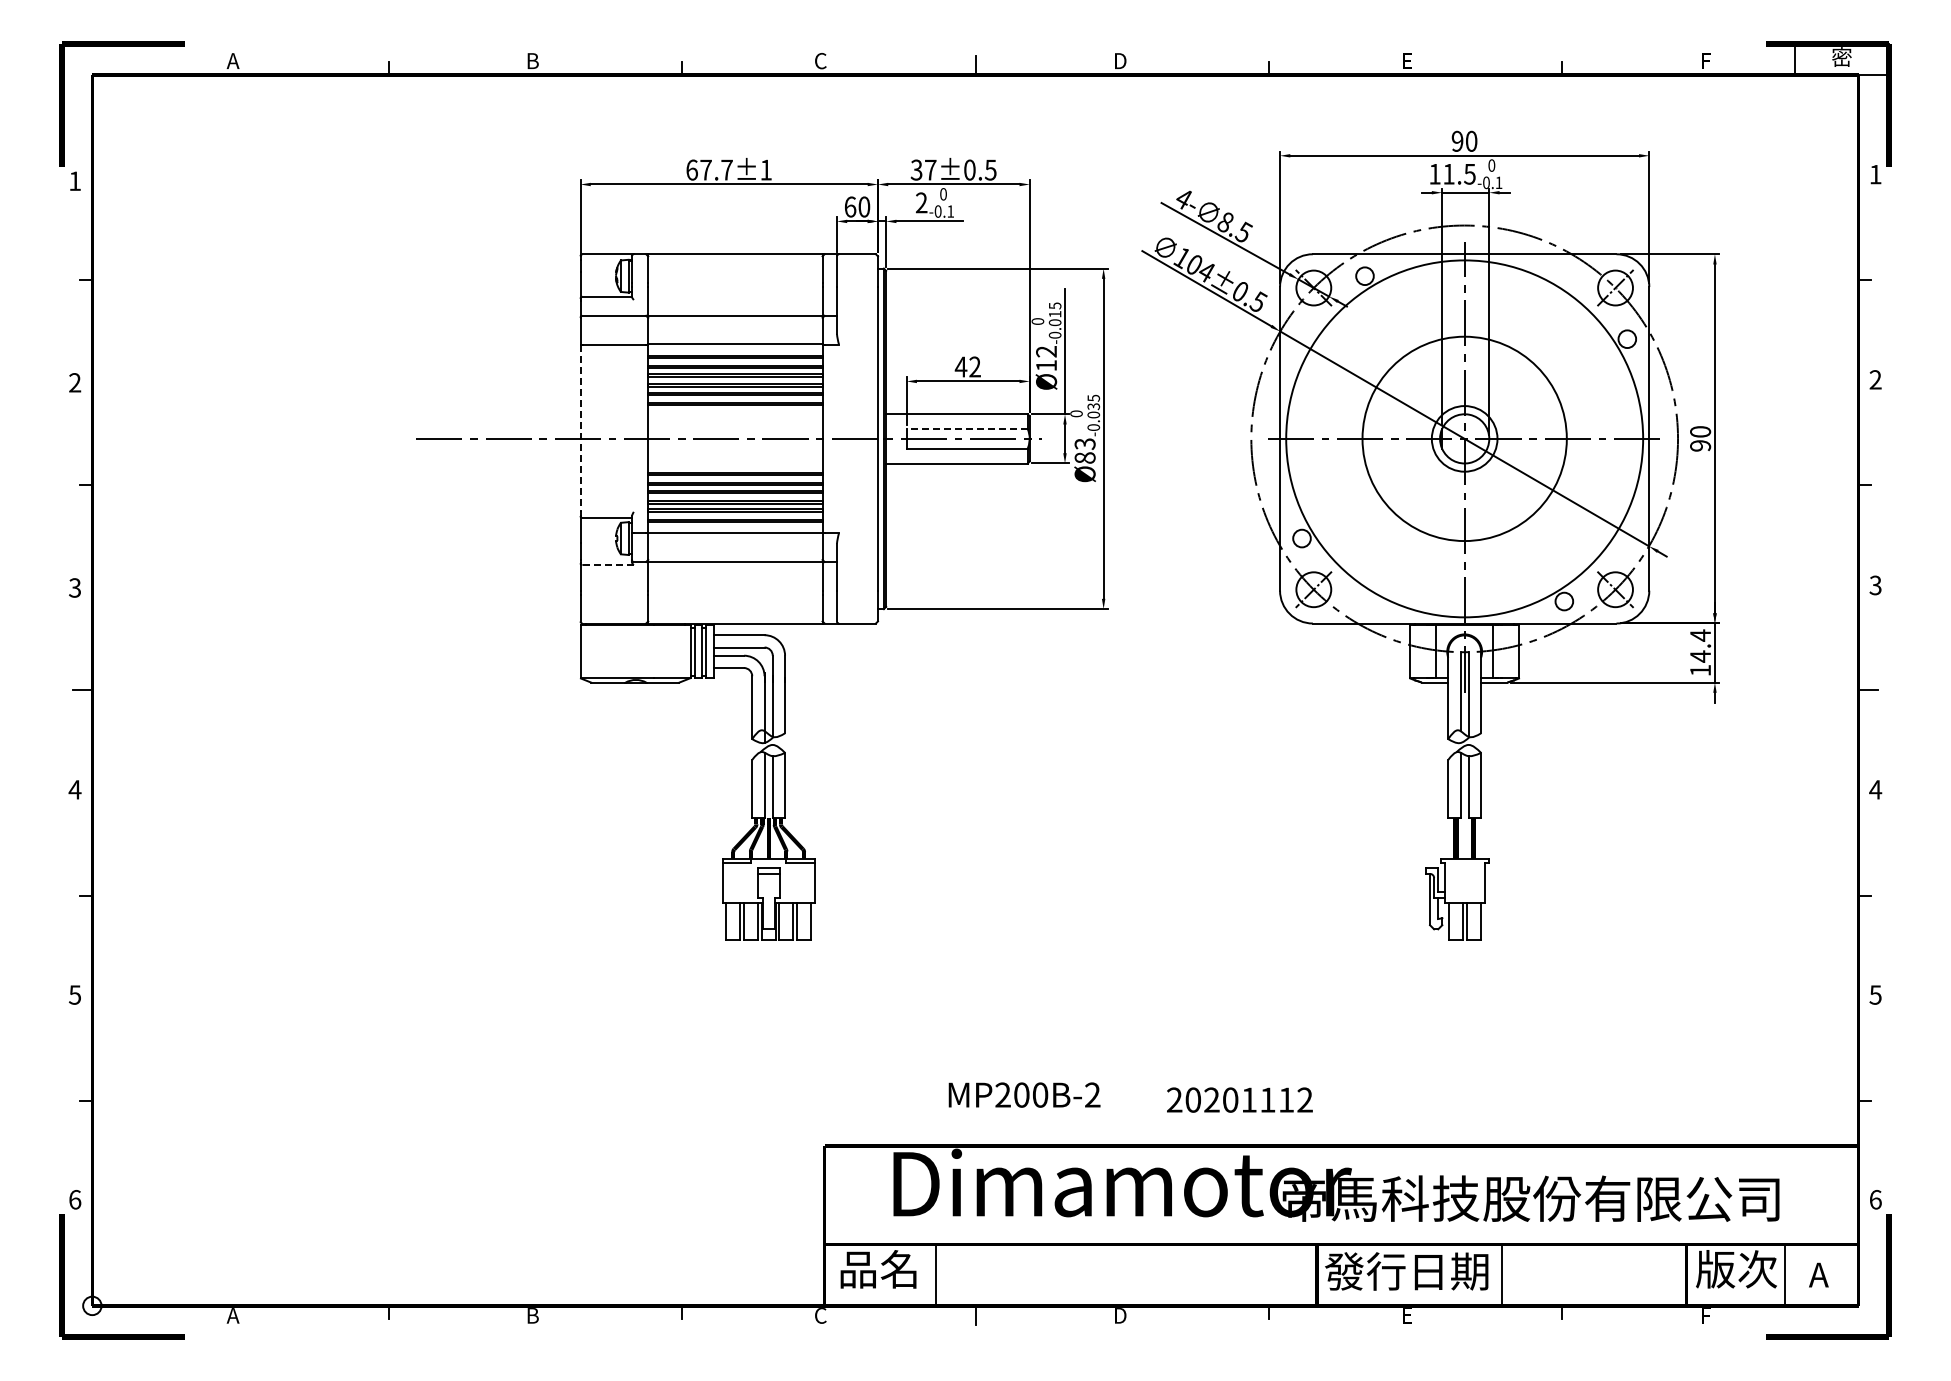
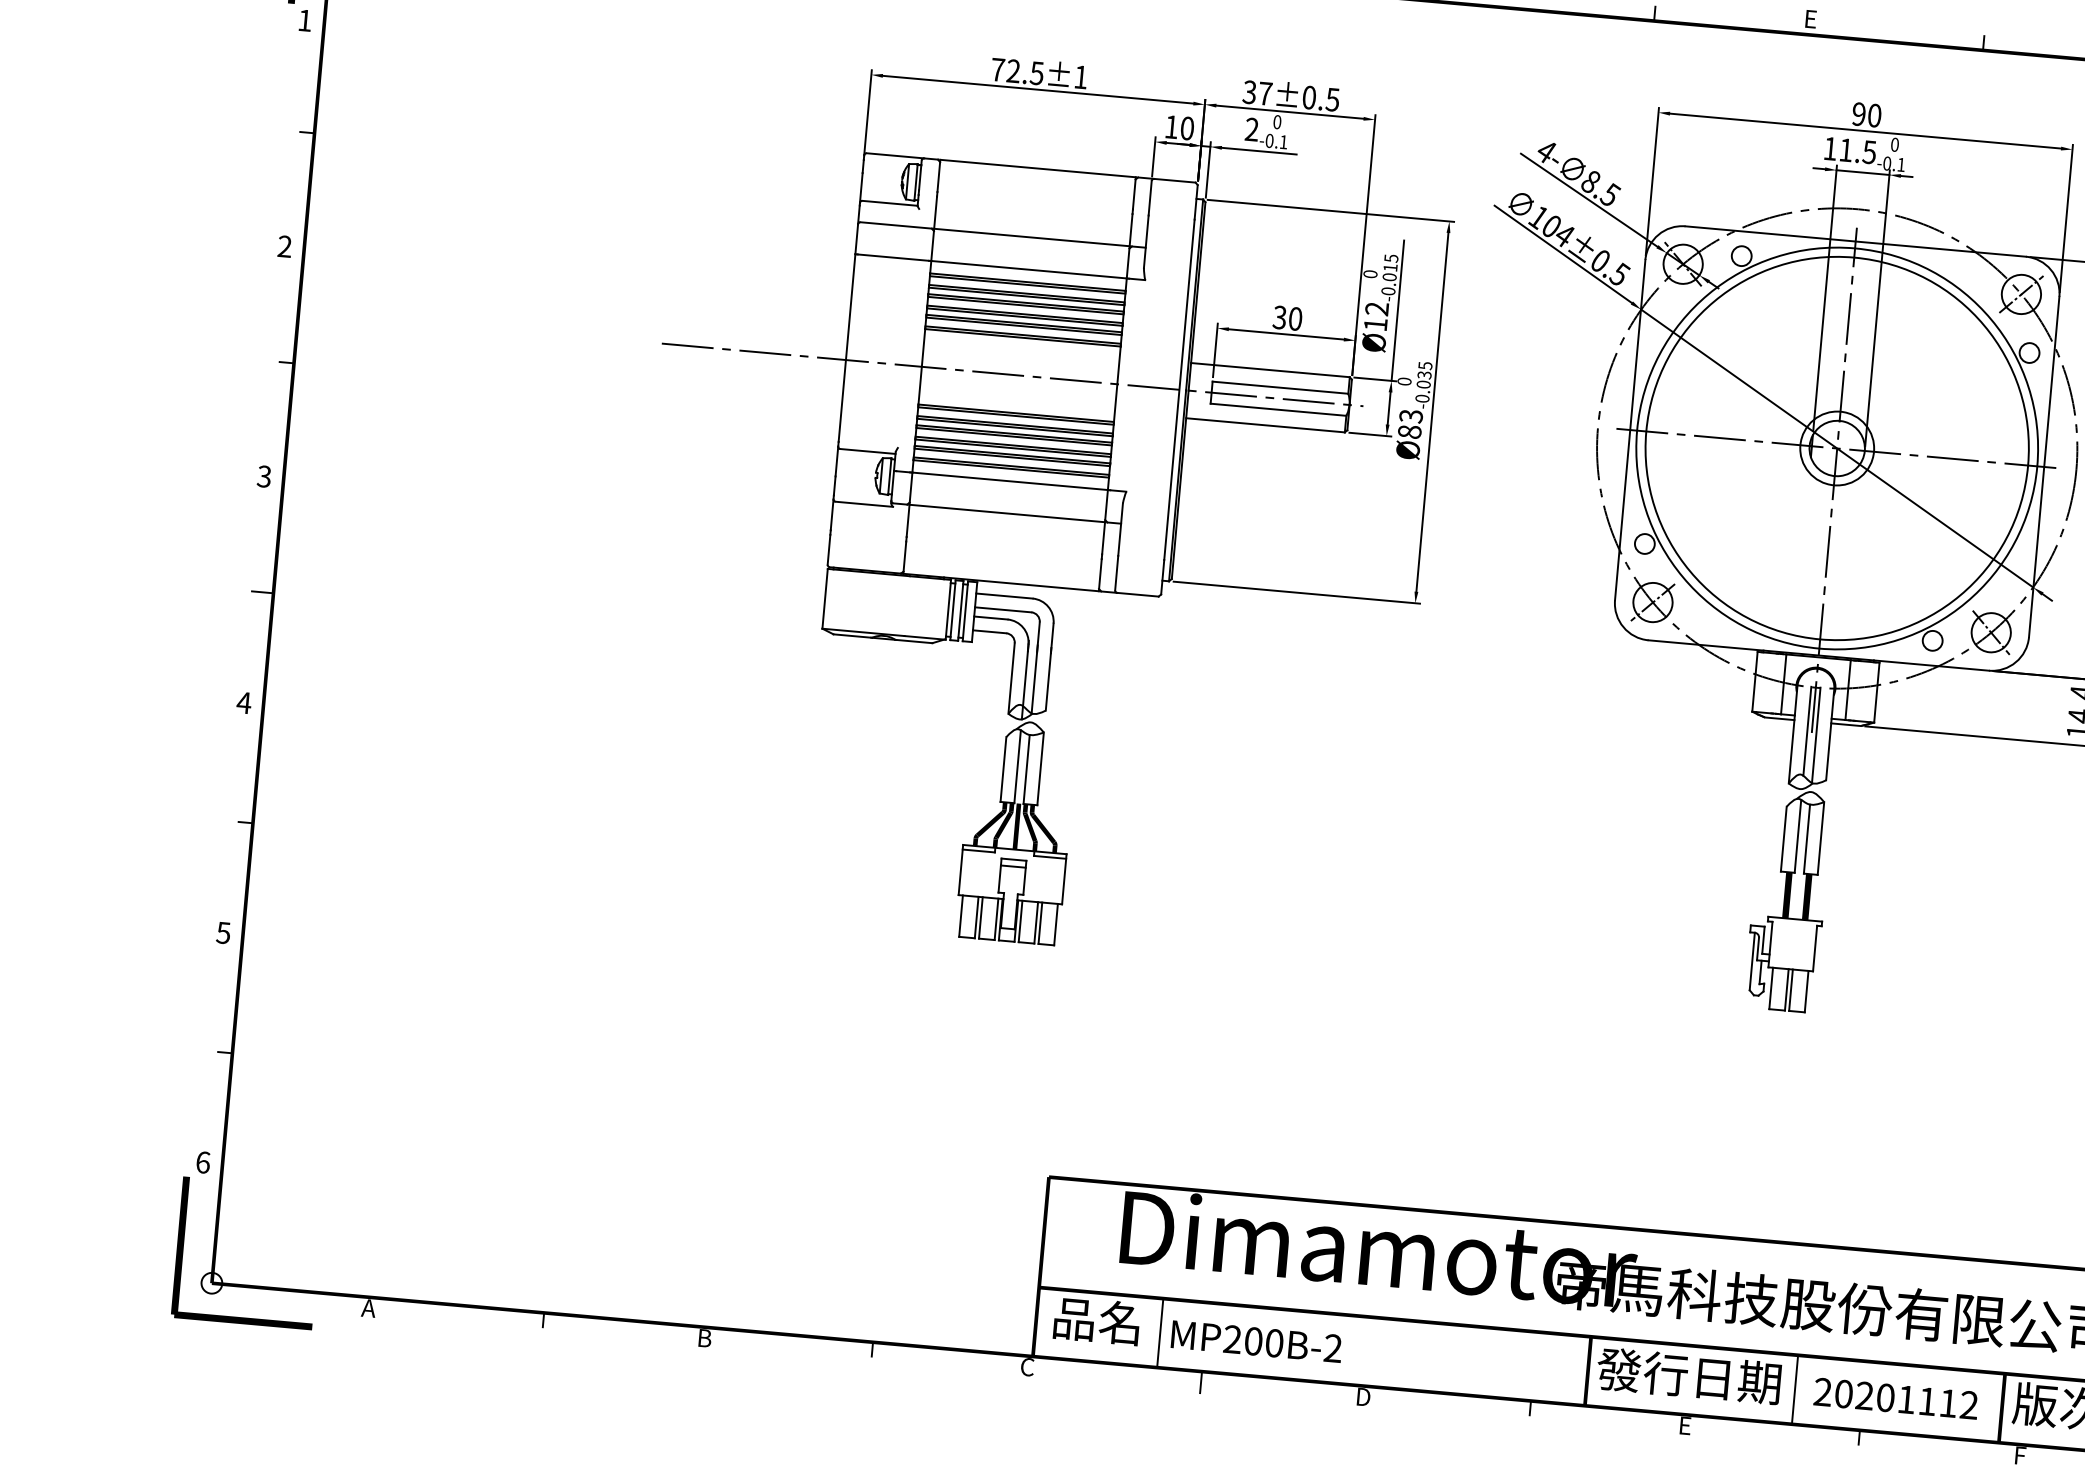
text: (709, 169) -> (1017, 70), 67.7±1 -> 72.5±1
text: (850, 206) -> (1171, 126), 60 -> 10
text: (967, 366) -> (1287, 317), 42 -> 30
line: (580, 428) -> (846, 348), dashed -> solid
line: (967, 429) -> (1280, 388), dashed -> solid
circle: (1464, 438) -> (1837, 448), size x1.67
line: (608, 565) -> (864, 504), dashed -> solid
text: (1024, 1094) -> (1256, 1341), moved
text: (1239, 1099) -> (1895, 1398), moved

